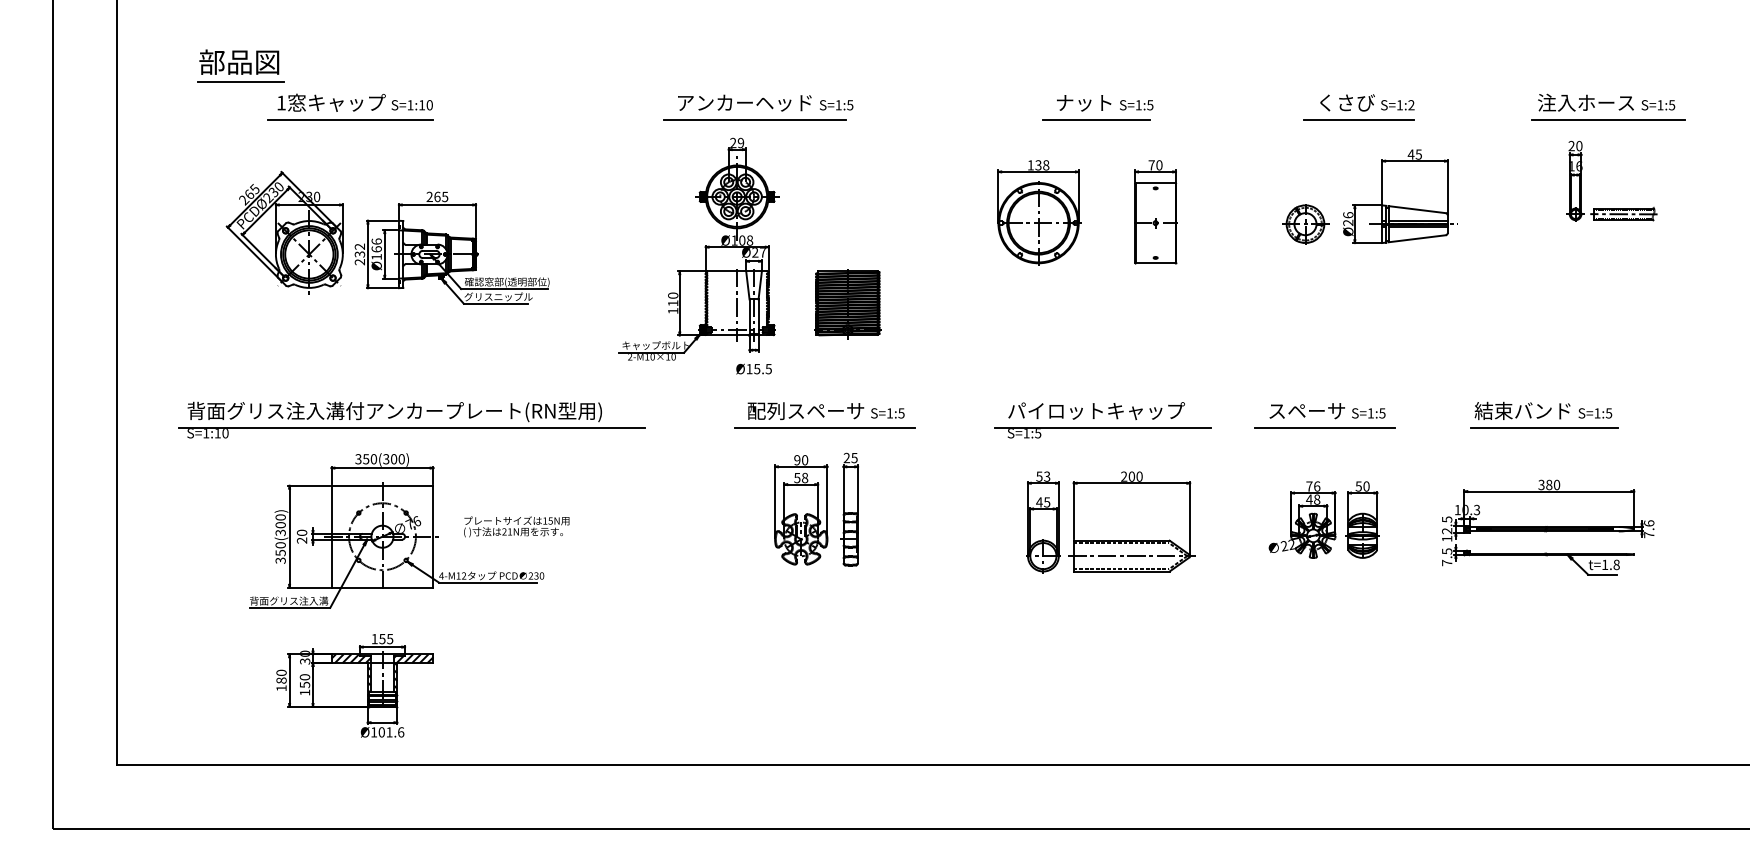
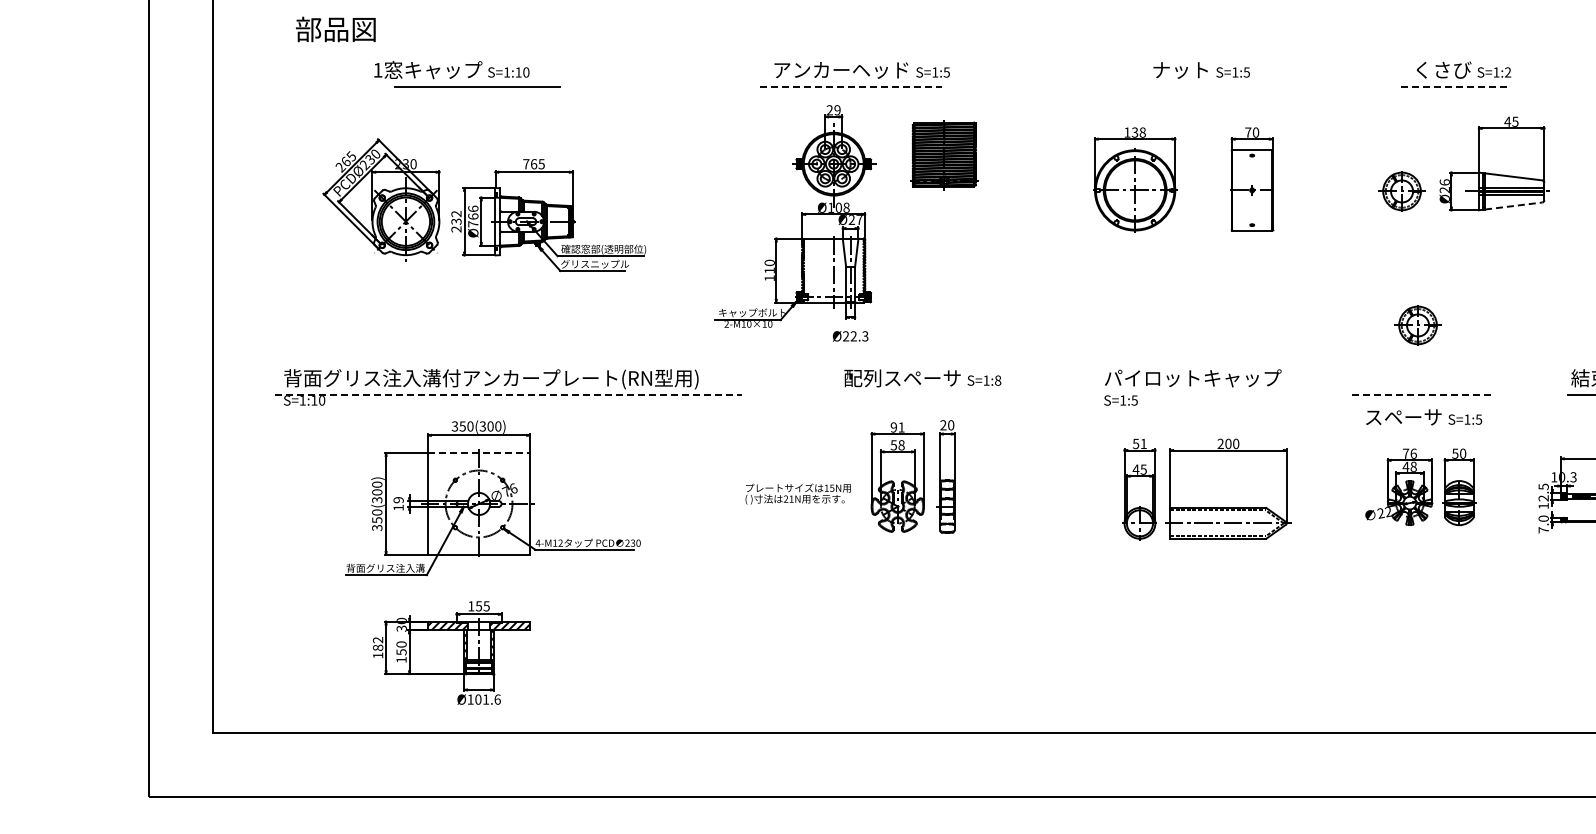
line: (241, 82) -> (338, 49), removed
line: (350, 119) -> (477, 86), moved
line: (754, 119) -> (851, 86), solid -> dashed
line: (1096, 119) -> (1193, 86), removed
line: (1359, 119) -> (1456, 86), solid -> dashed
text: (429, 196) -> (526, 163), 265 -> 765
line: (1417, 238) -> (1514, 205), solid -> dashed
text: (376, 256) -> (473, 223), Ø166 -> Ø766
part: (847, 304) -> (944, 155), moved
part: (1321, 358) -> (1418, 325), added
text: (758, 368) -> (855, 335), Ø15.5 -> Ø22.3
text: (1327, 411) -> (1424, 417), moved
text: (901, 413) -> (998, 380), S=1:5 -> S=1:8
line: (412, 427) -> (509, 394), solid -> dashed
line: (824, 427) -> (921, 394), removed
line: (1102, 427) -> (1199, 394), removed
line: (1325, 427) -> (1422, 394), solid -> dashed
text: (854, 457) -> (951, 424), 25 -> 20
text: (805, 460) -> (902, 427), 90 -> 91
text: (1047, 476) -> (1144, 443), 53 -> 51
line: (382, 485) -> (479, 452), solid -> dashed
text: (516, 526) -> (798, 493), moved
text: (301, 536) -> (398, 503), 20 -> 19
text: (1447, 551) -> (1544, 518), 7.5 -> 7.0
text: (281, 672) -> (378, 639), 180 -> 182

